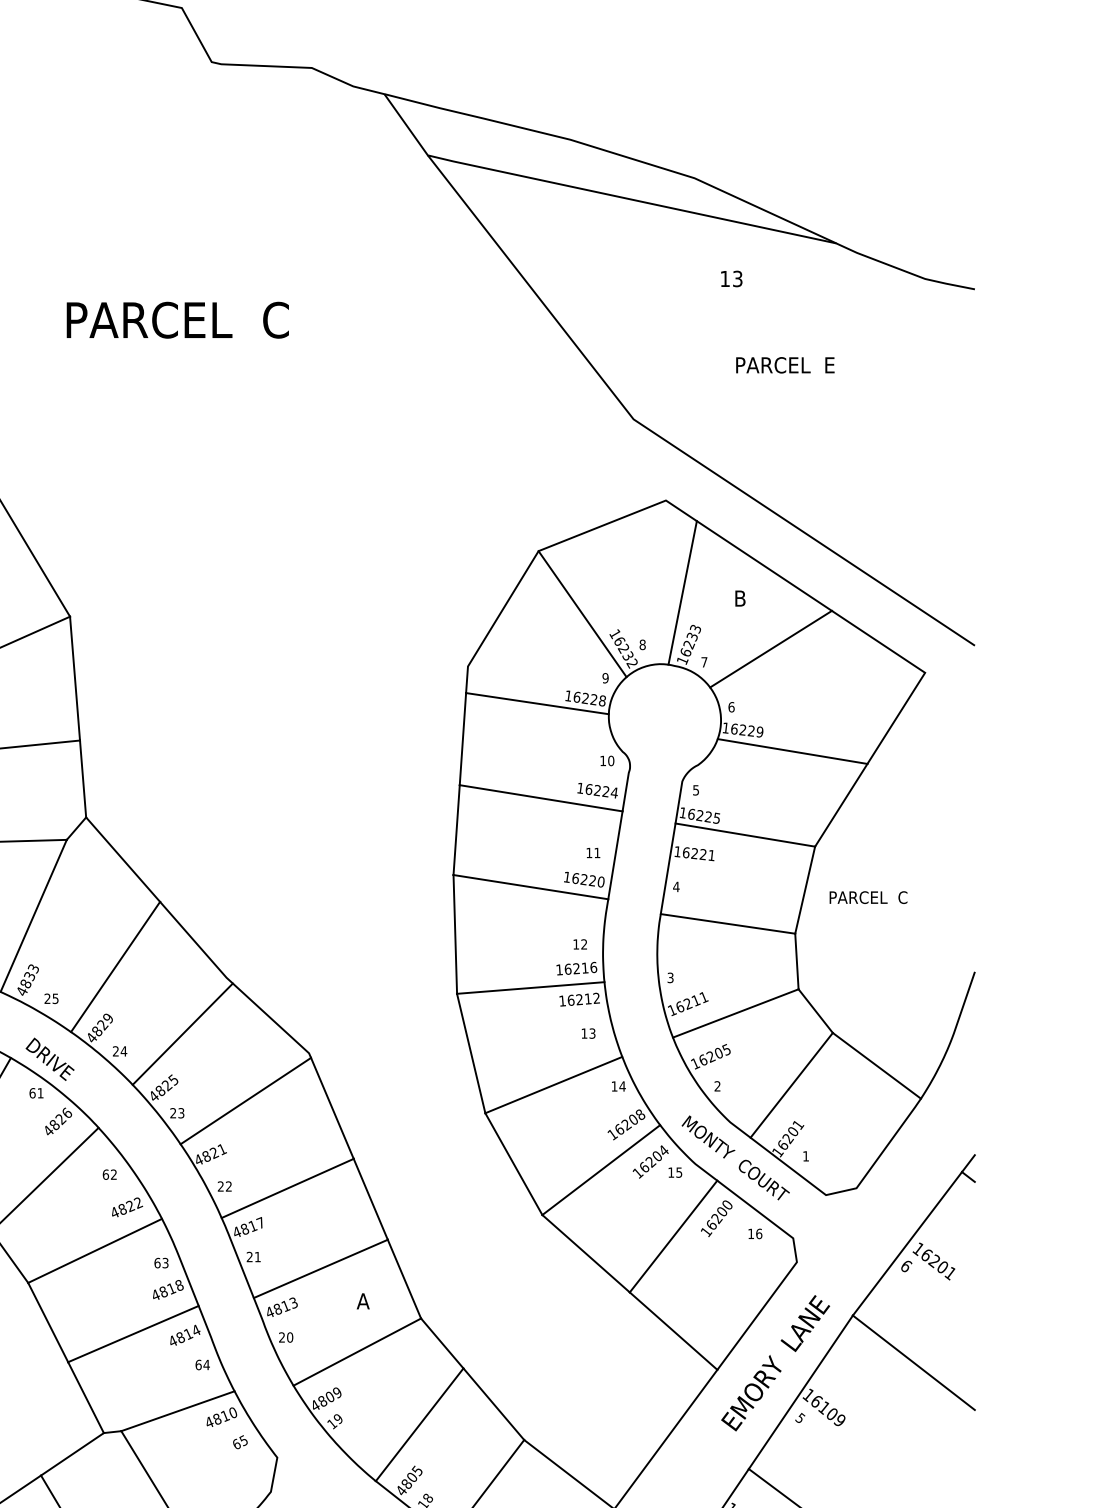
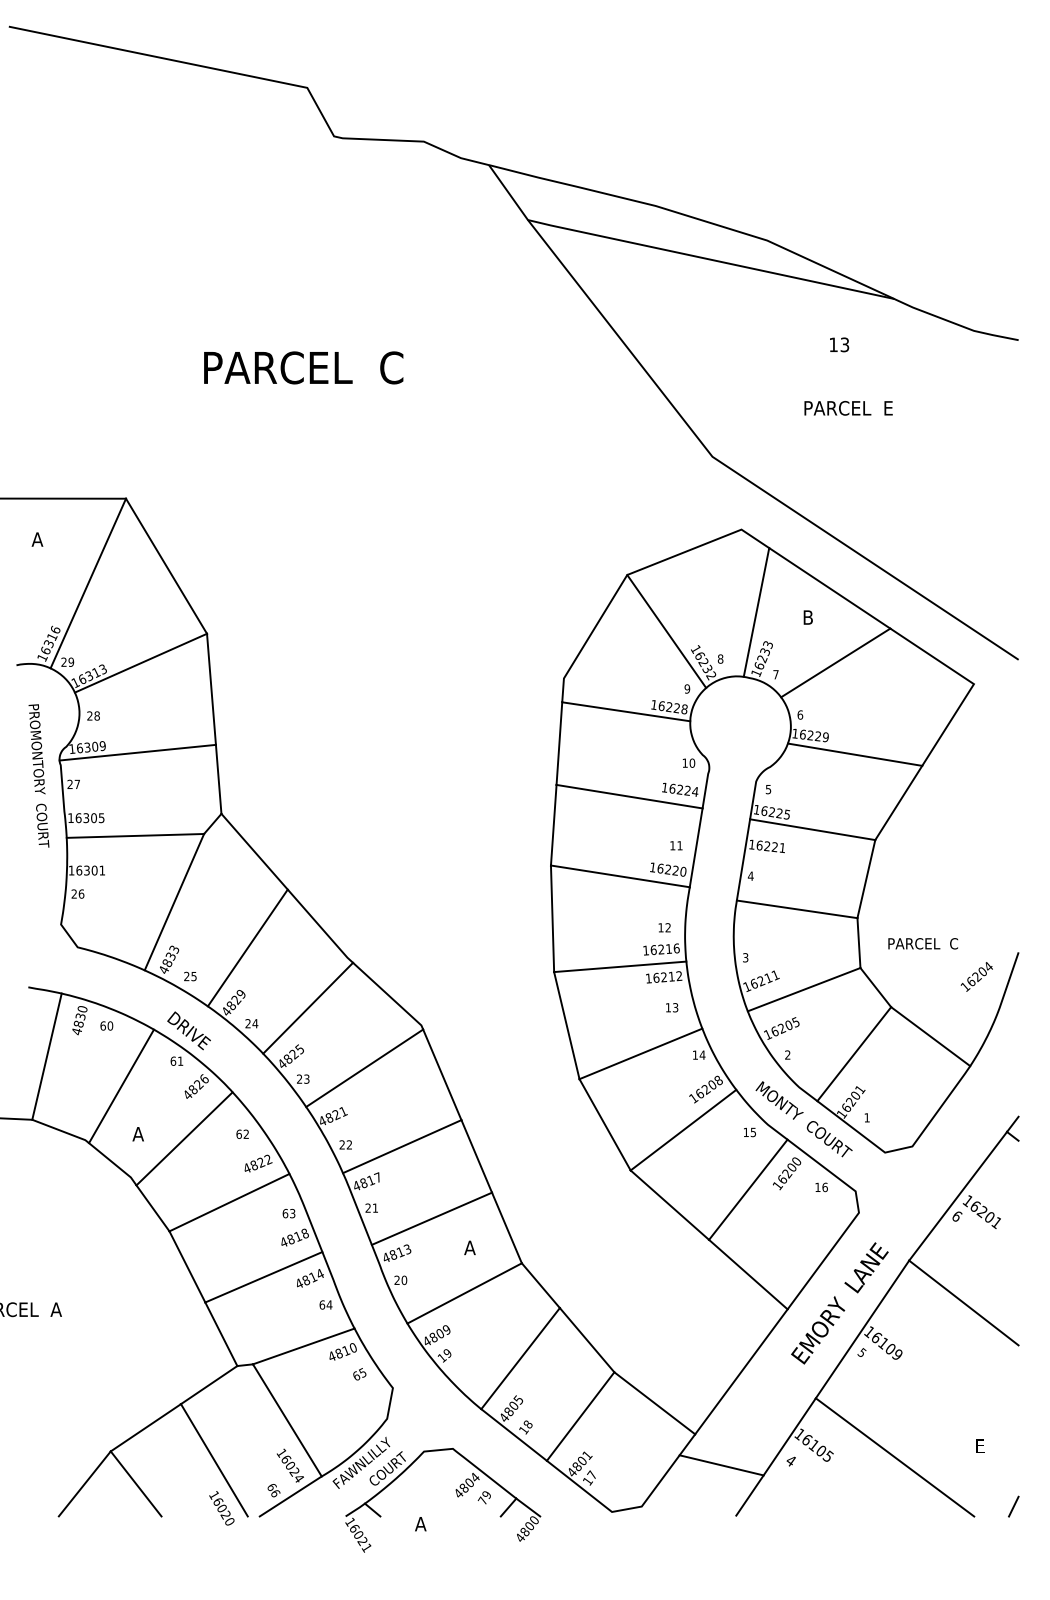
text: (731, 278) -> (839, 344), moved
text: (867, 897) -> (922, 943), moved
text: (650, 1161) -> (976, 976), moved

